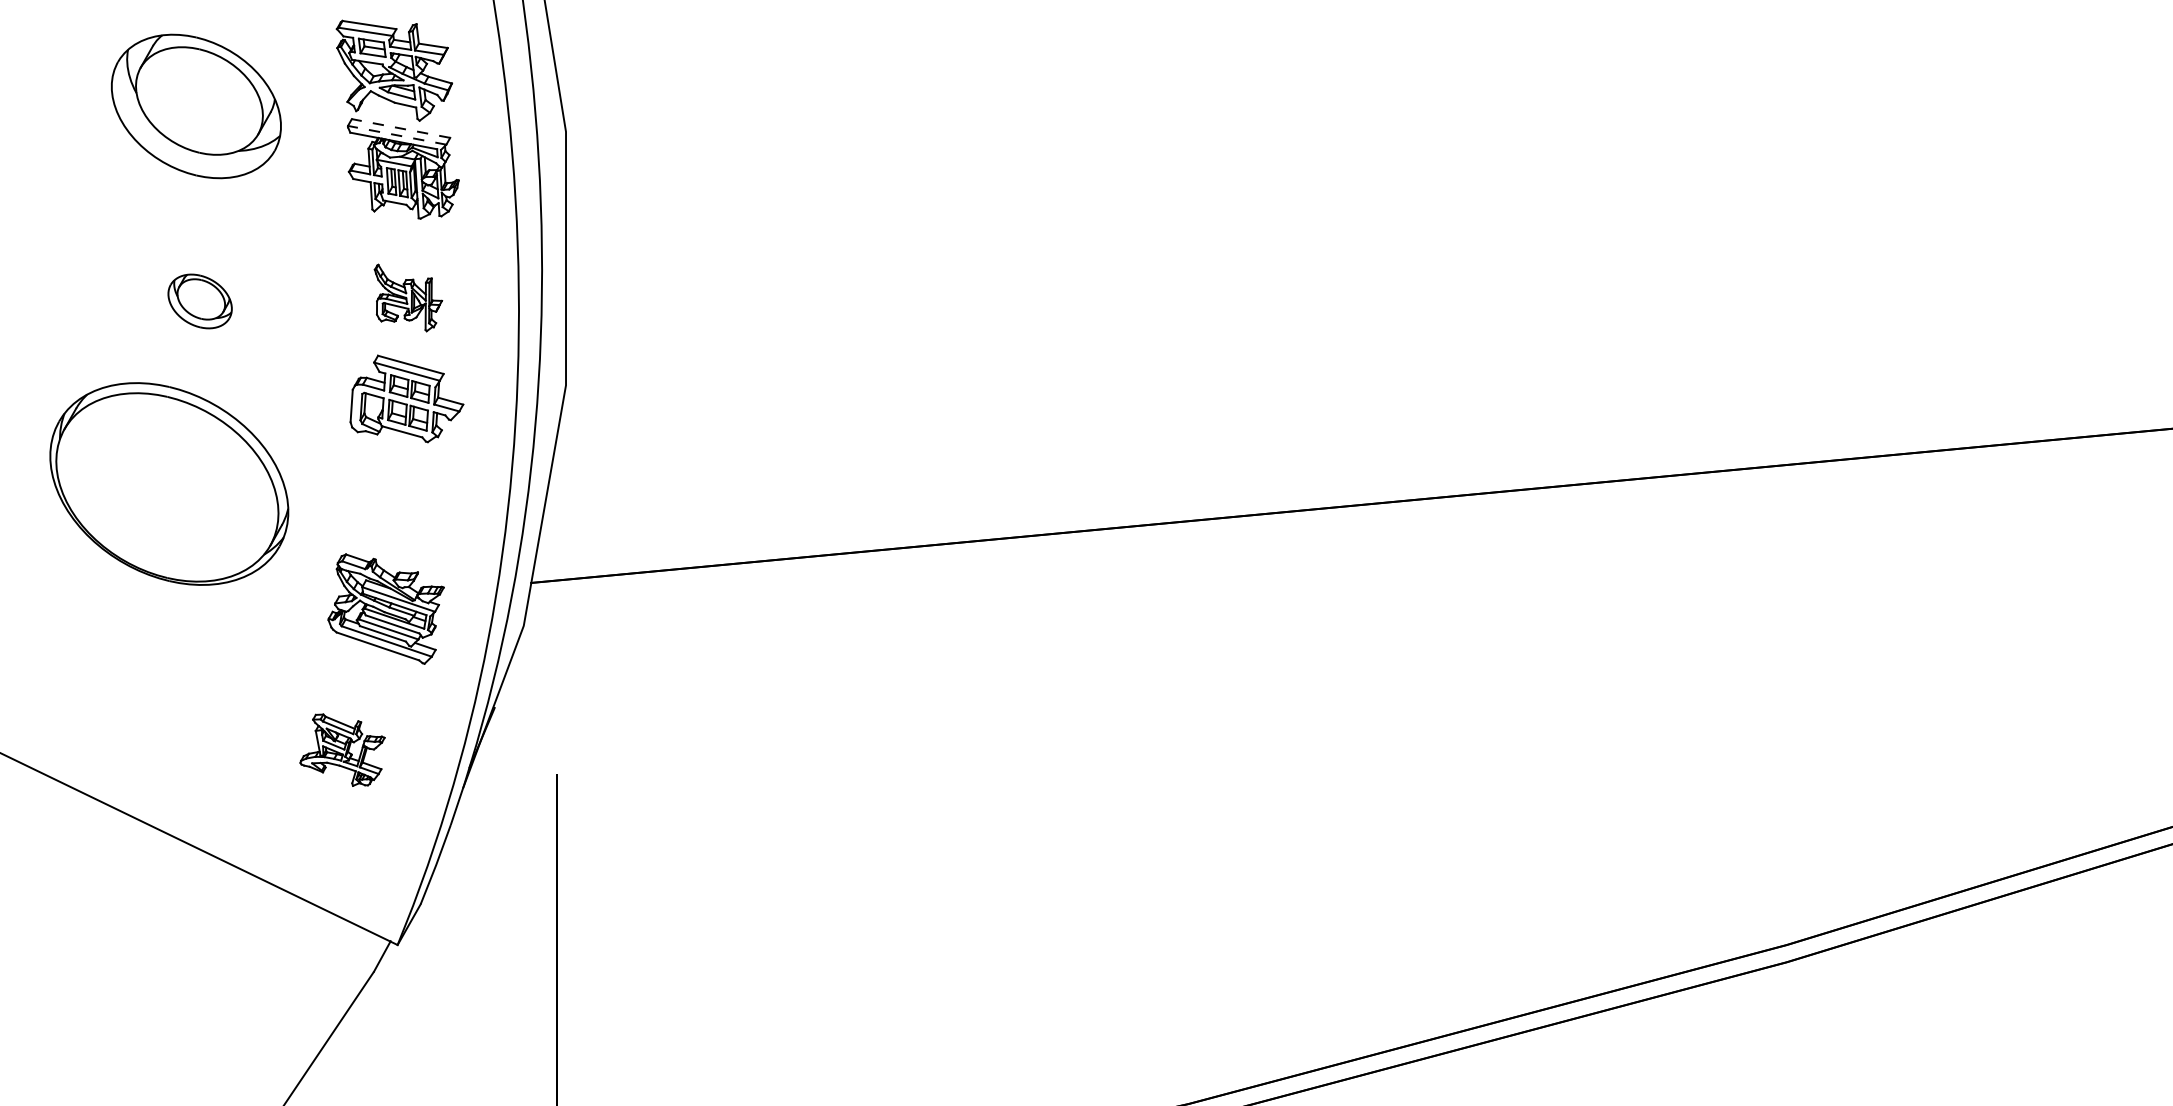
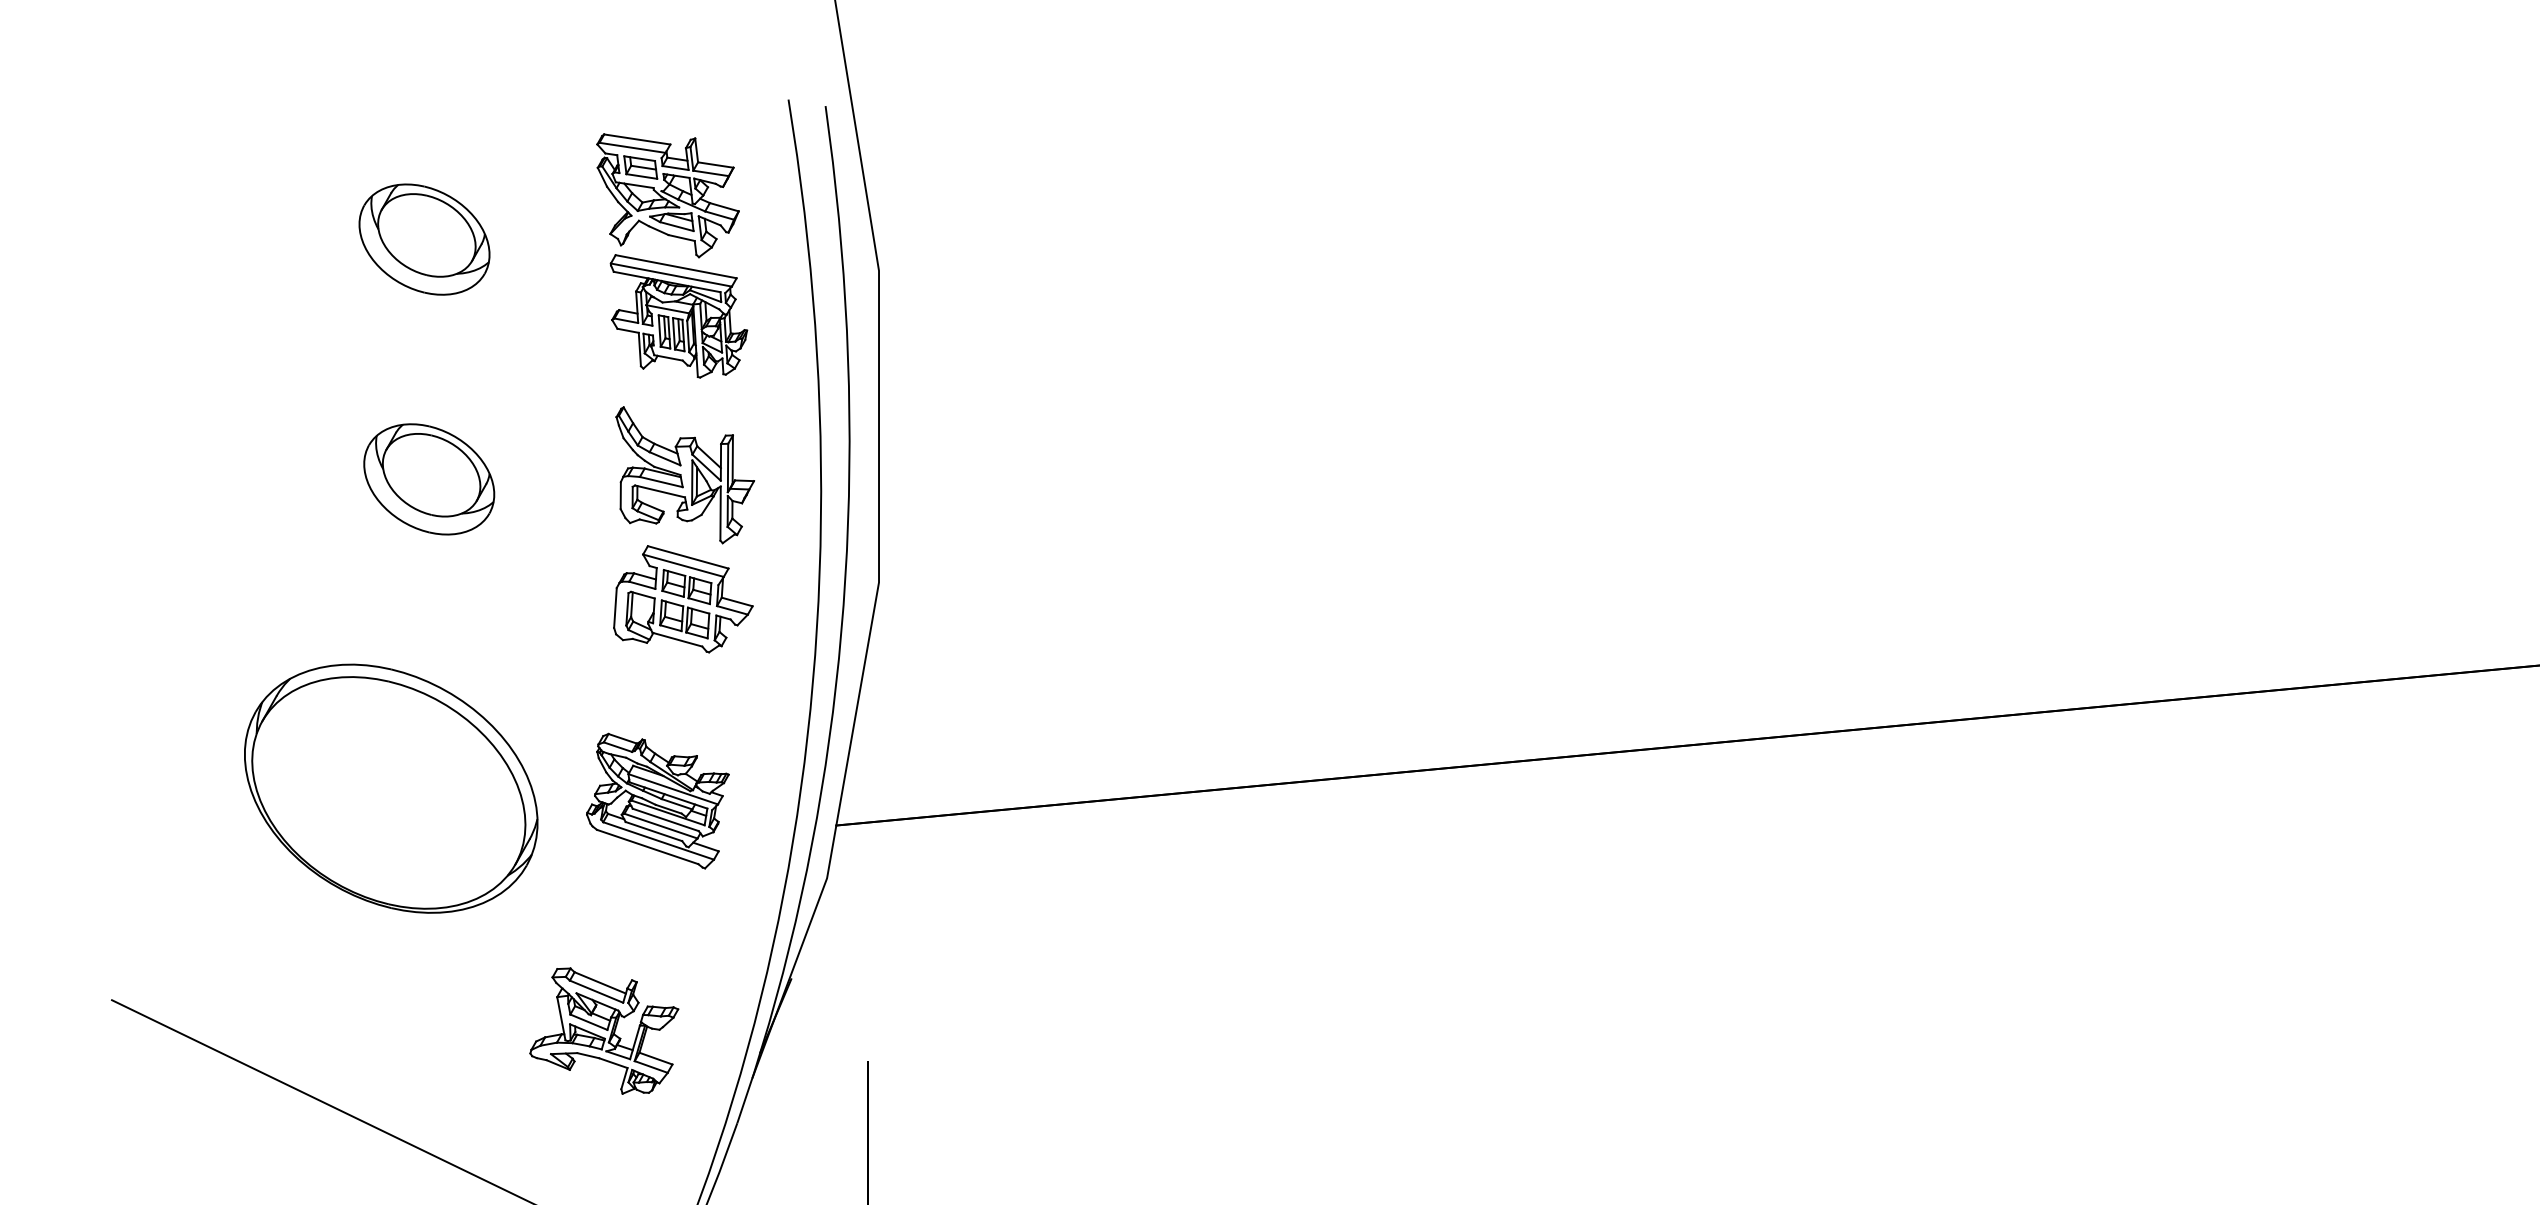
part: (196, 106) -> (424, 239), size x0.62
line: (400, 128) -> (675, 266), dashed -> solid
line: (396, 135) -> (670, 275), dashed -> solid
part: (408, 297) -> (685, 474), size x1.67
part: (199, 301) -> (428, 479), size x1.67
part: (169, 483) -> (391, 788), moved
part: (385, 608) -> (657, 800), moved
part: (342, 750) -> (604, 1031), size x1.43

